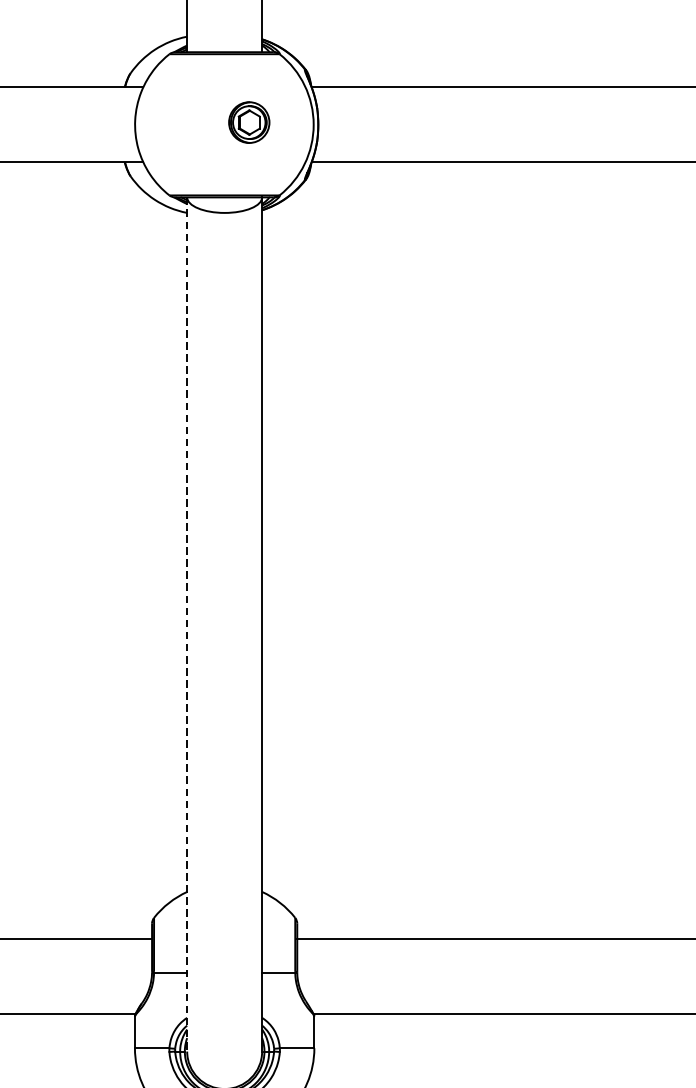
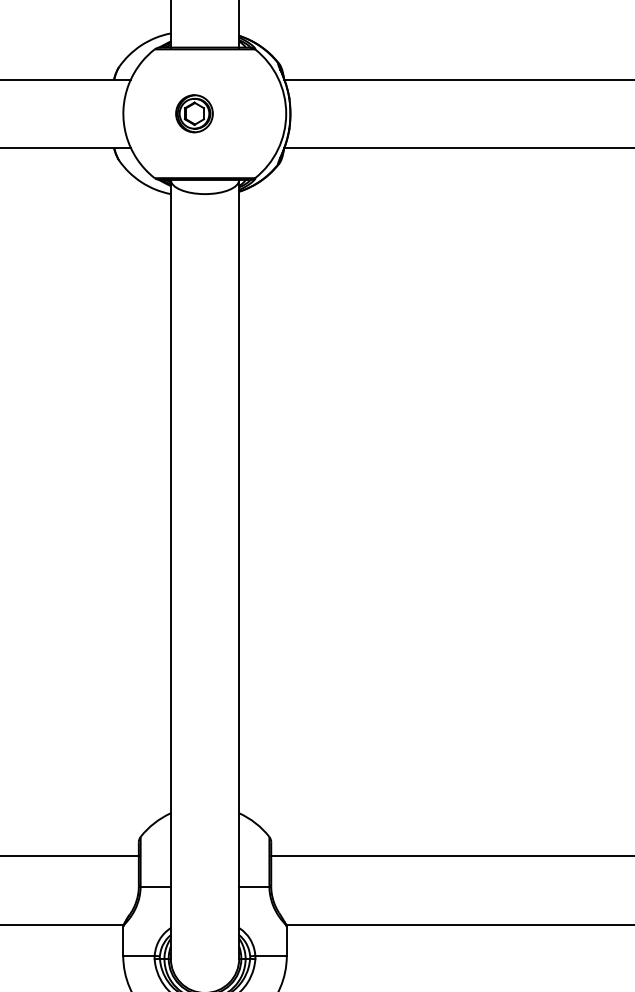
part: (249, 122) -> (194, 113), moved
line: (186, 624) -> (170, 569), dashed -> solid

